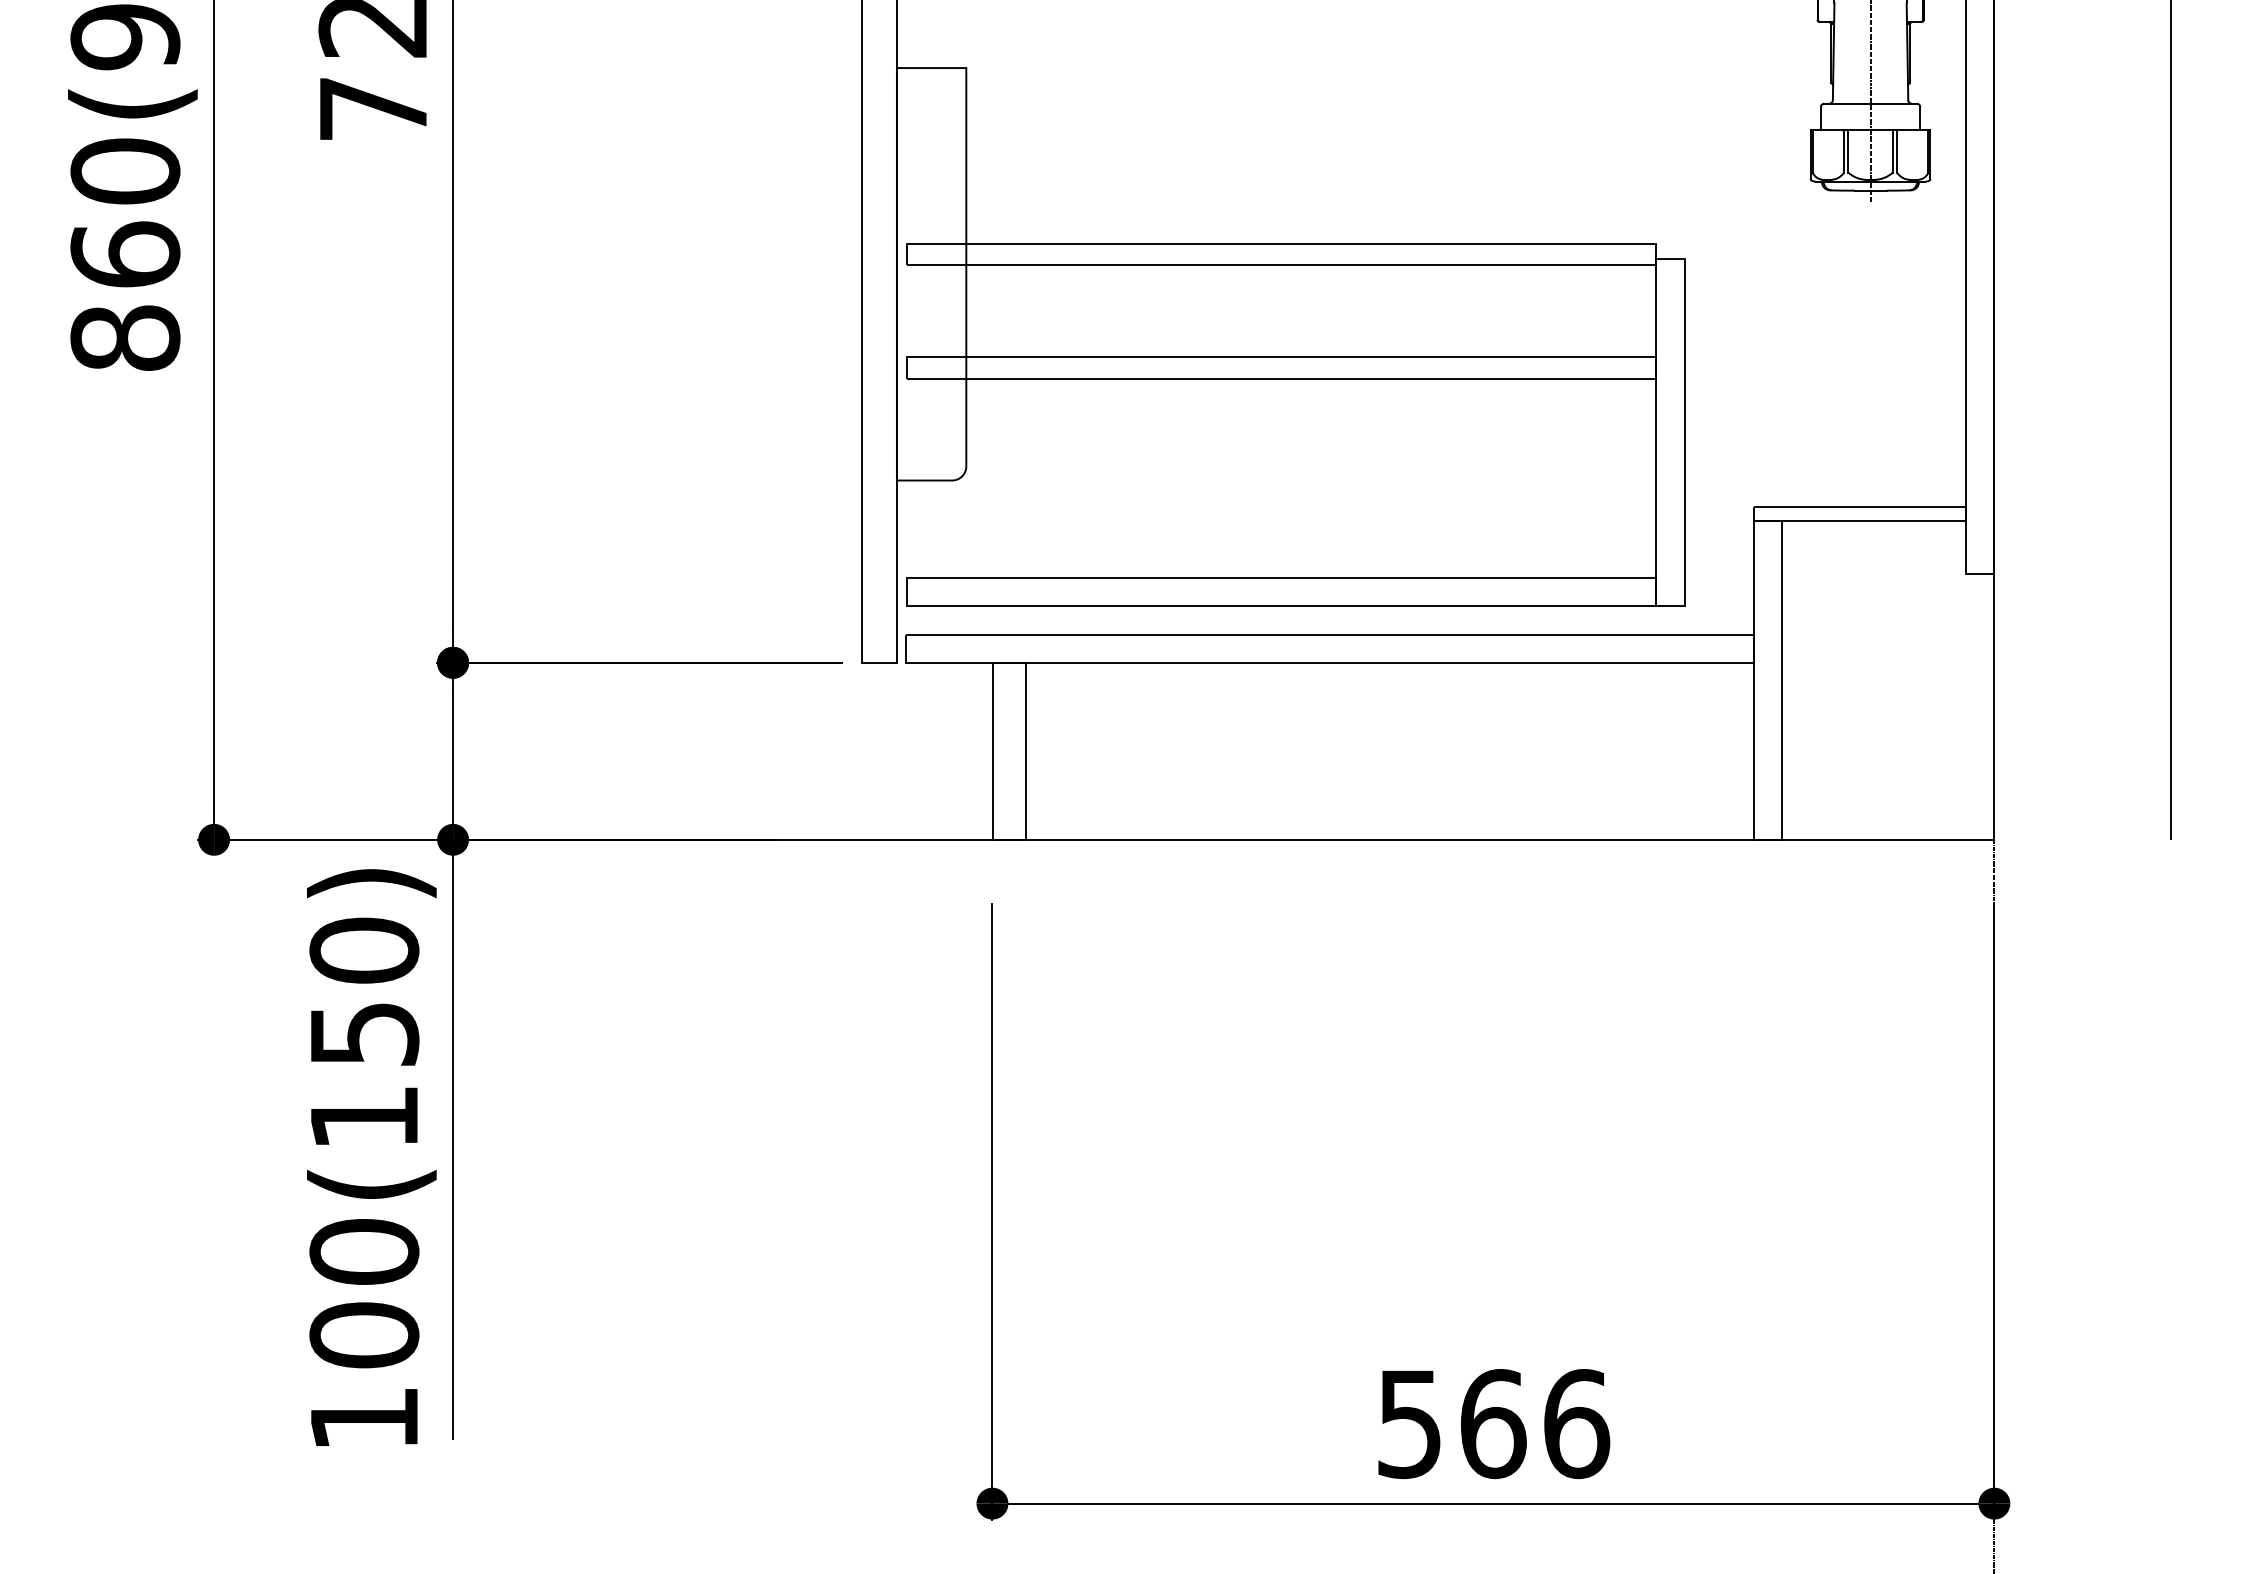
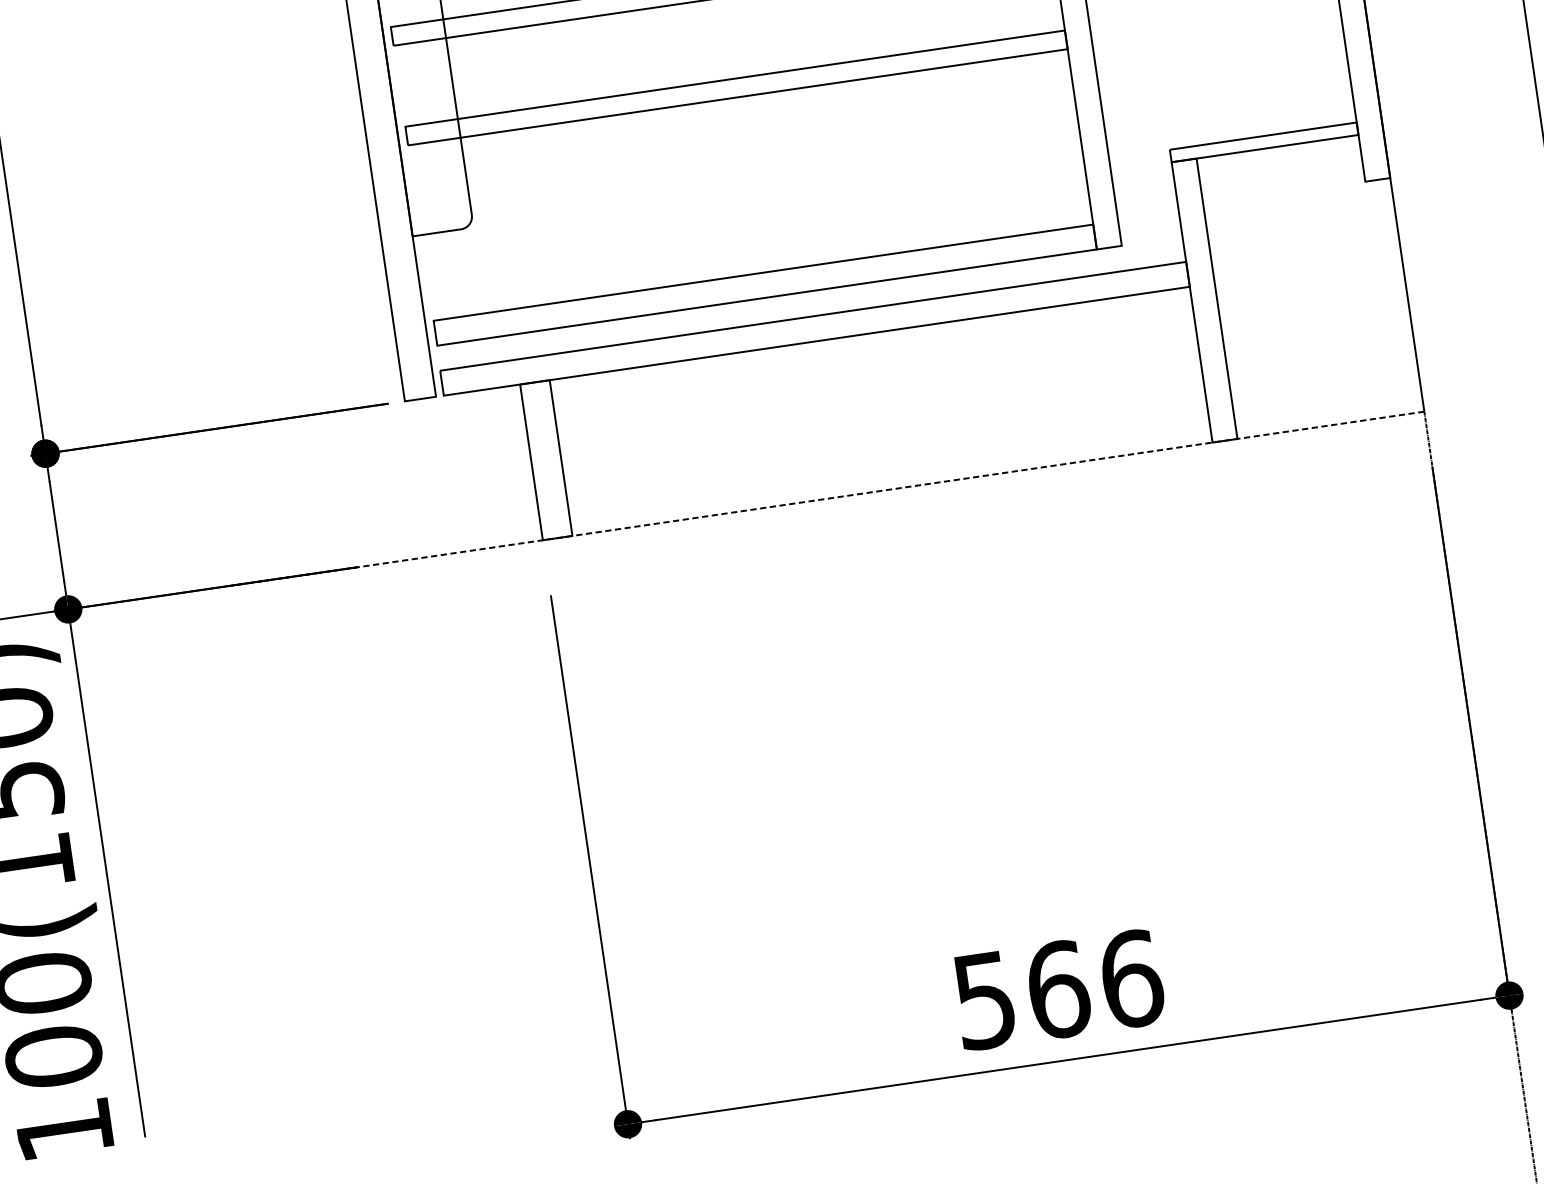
line: (1312, 839) -> (824, 498), solid -> dashed

